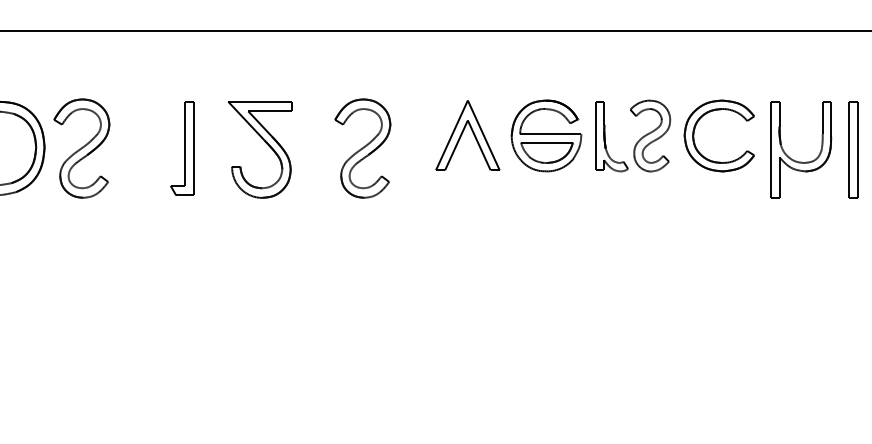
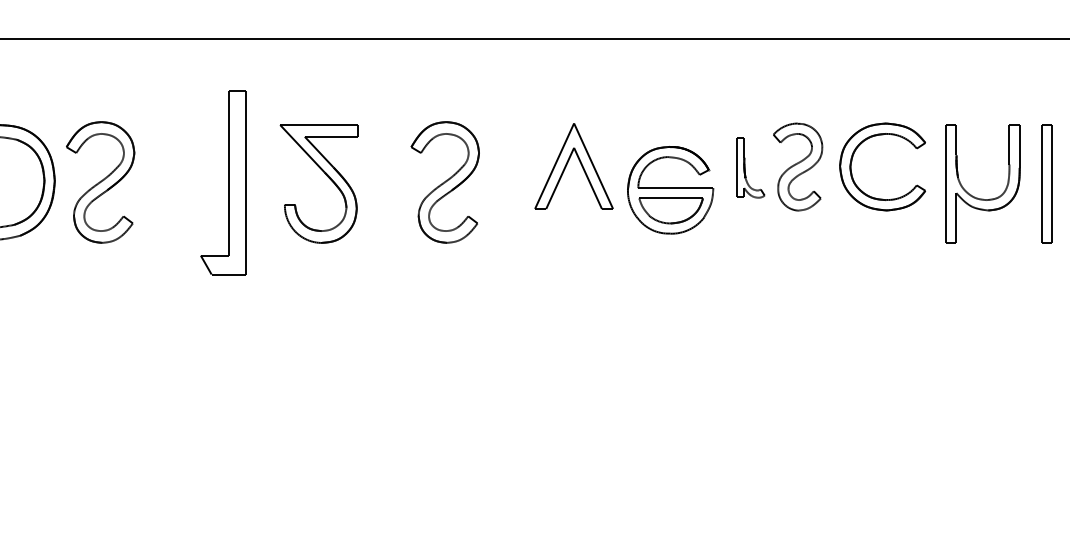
part: (546, 135) -> (670, 189), moved
part: (611, 136) -> (750, 167), size x0.7
part: (182, 148) -> (224, 182), size x1.6

